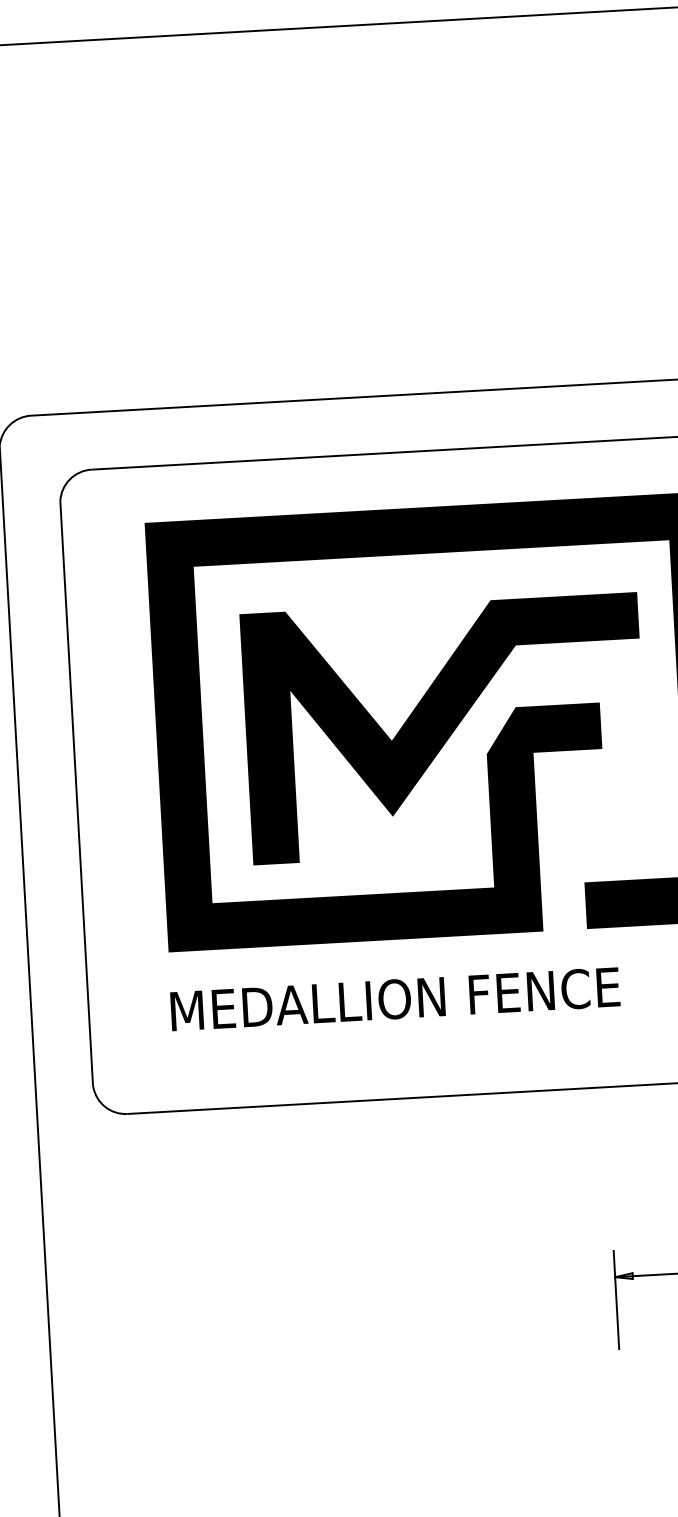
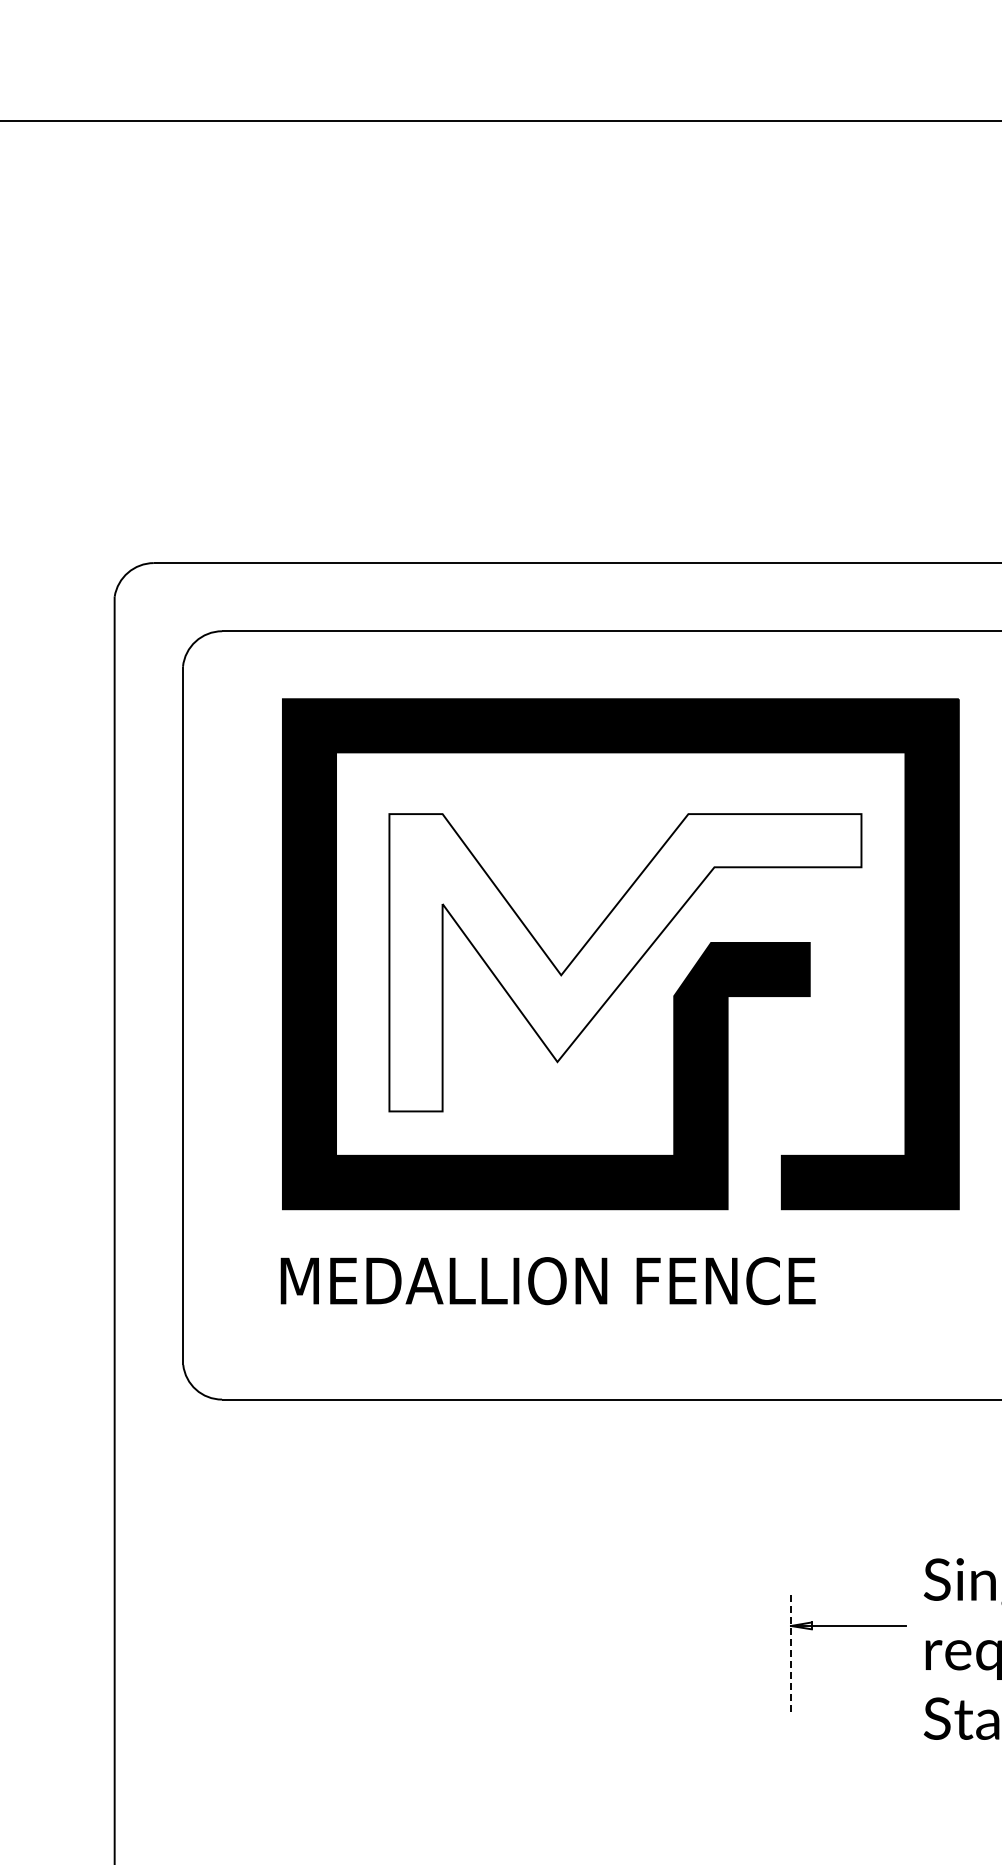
fill: (445, 728) -> (625, 962), removed
line: (616, 1300) -> (791, 1653), solid -> dashed

